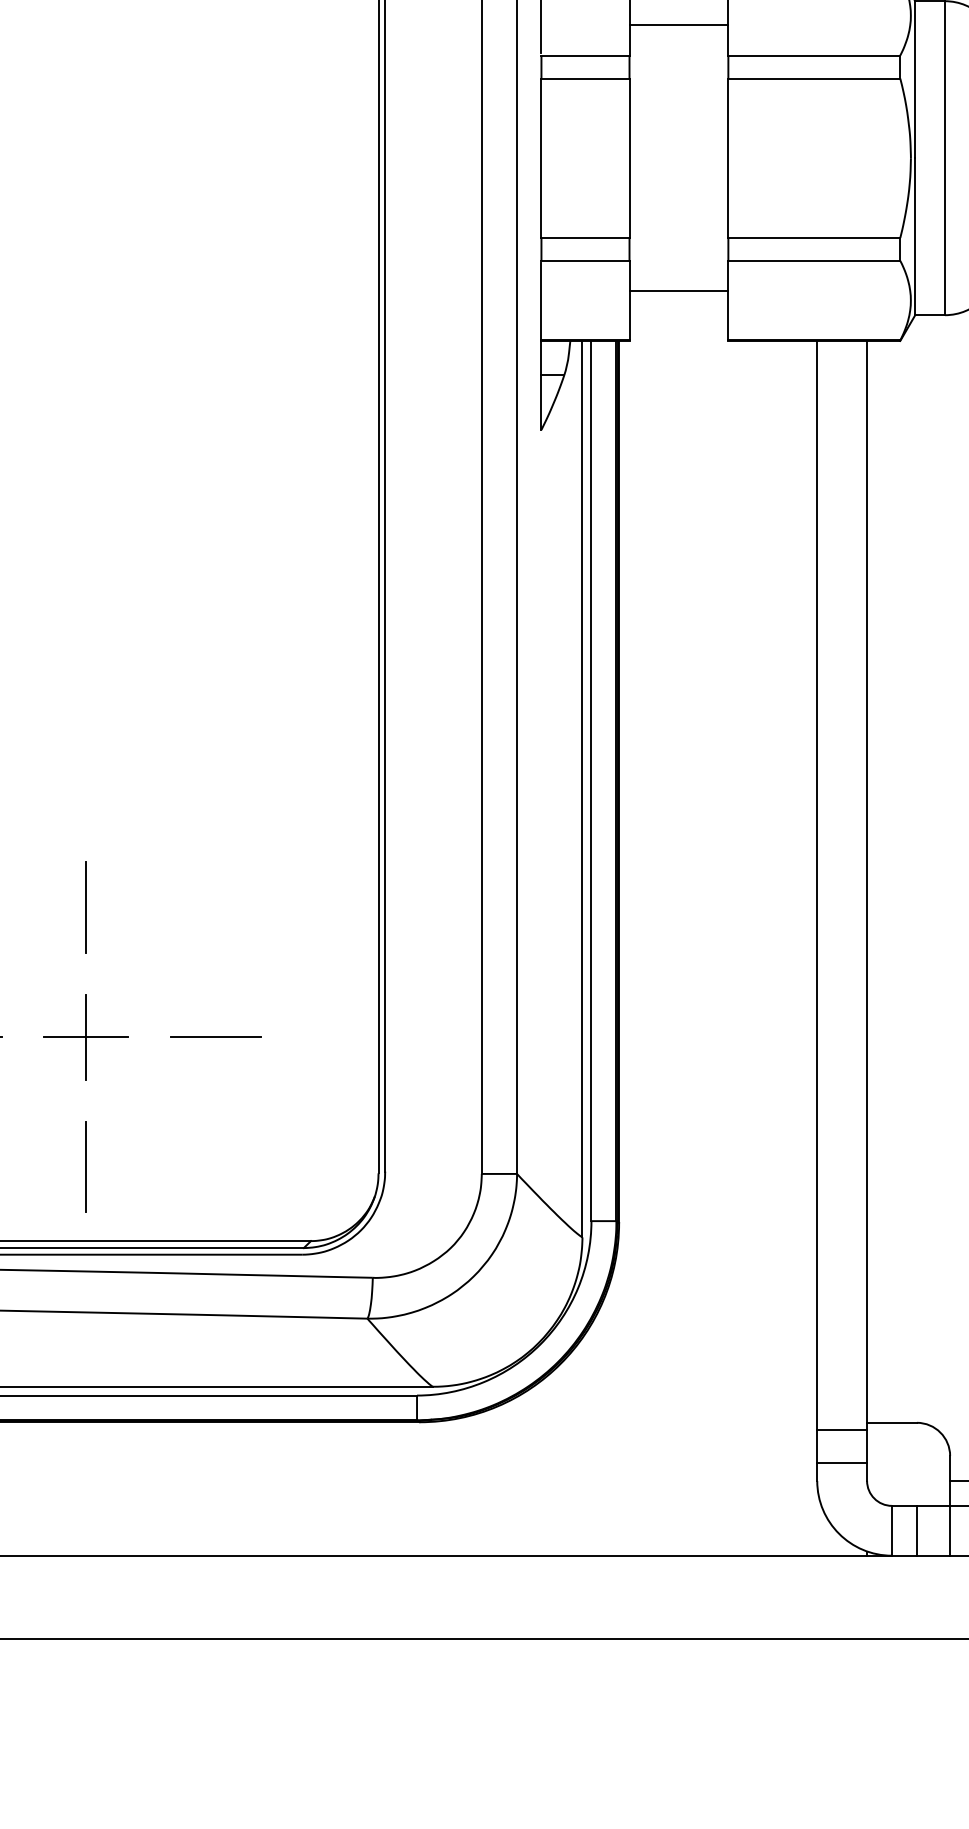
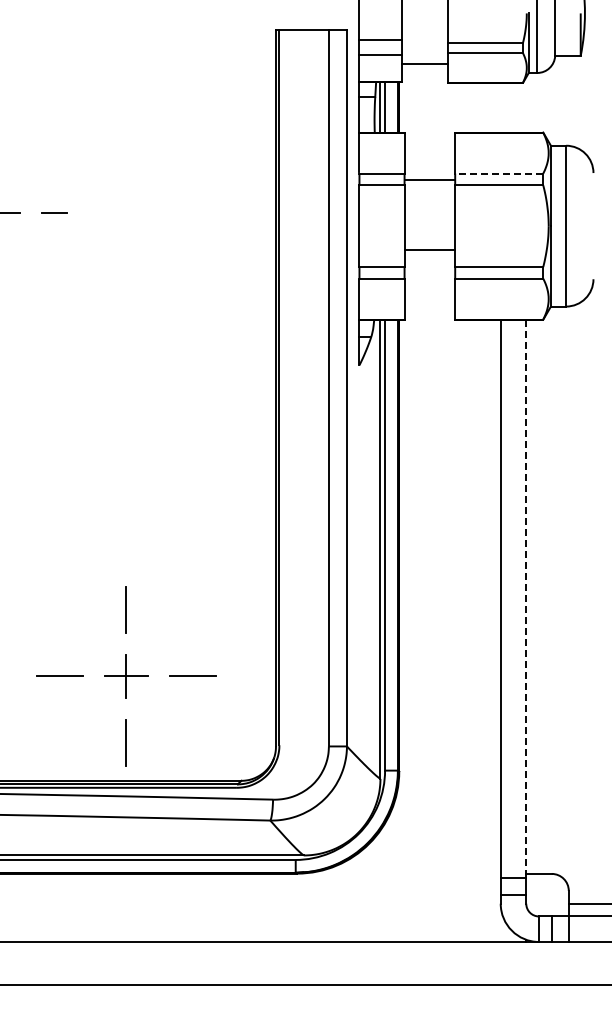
line: (678, 26) -> (429, 180), moved
line: (812, 55) -> (498, 173), solid -> dashed
line: (678, 291) -> (429, 250), moved
line: (867, 887) -> (526, 599), solid -> dashed

